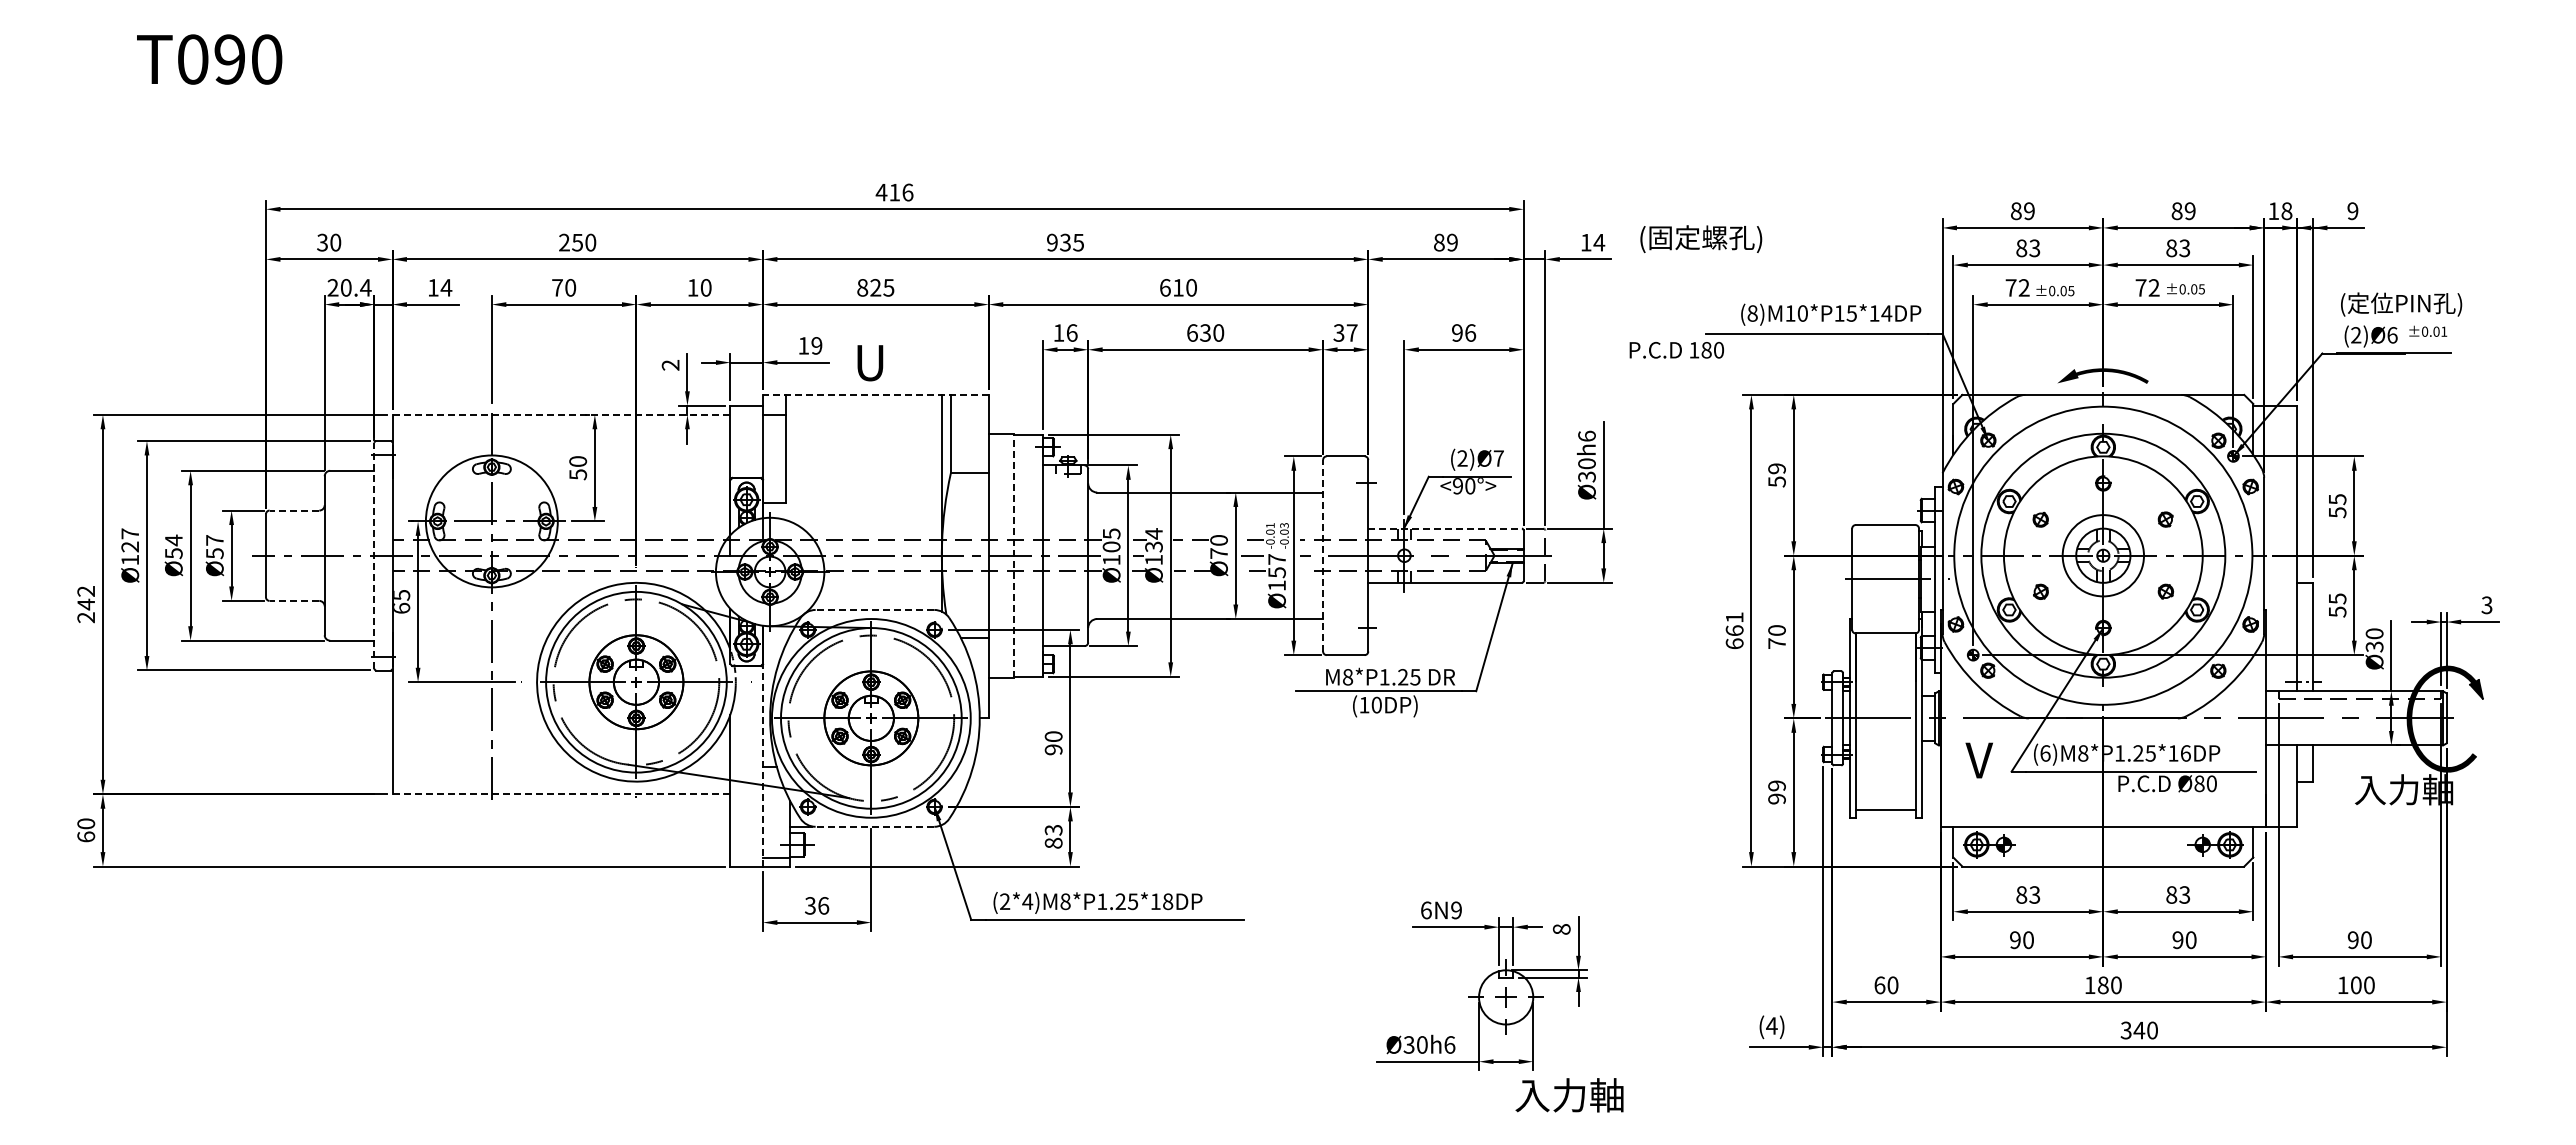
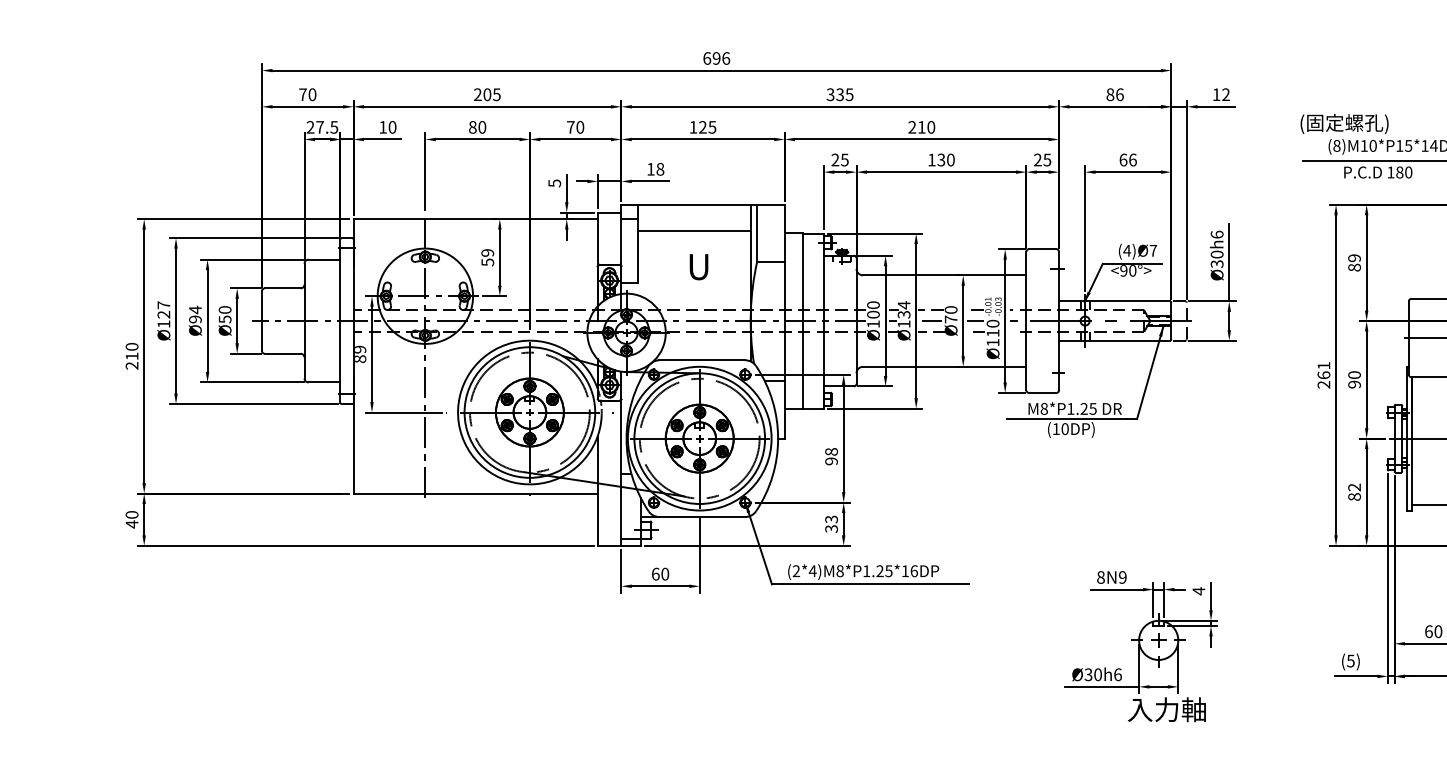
text: (887, 192) -> (711, 58), 416 -> 696
text: (1701, 239) -> (1344, 124), moved
text: (322, 242) -> (302, 94), 30 -> 70
text: (584, 242) -> (492, 94), 250 -> 205
text: (1051, 242) -> (829, 94), 935 -> 335
text: (1452, 242) -> (1119, 94), 89 -> 86
text: (1599, 242) -> (1226, 94), 14 -> 12
text: (355, 287) -> (326, 127), 20.4 -> 27.5
text: (446, 287) -> (392, 127), 14 -> 10
text: (557, 287) -> (472, 127), 70 -> 80
text: (692, 287) -> (570, 127), 10 -> 70
text: (862, 287) -> (693, 127), 825 -> 125
text: (1165, 287) -> (912, 127), 610 -> 210
text: (1065, 332) -> (840, 159), 16 -> 25
text: (1192, 332) -> (931, 159), 630 -> 130
text: (1345, 332) -> (1042, 159), 37 -> 25
text: (1457, 332) -> (1123, 159), 96 -> 66
text: (816, 345) -> (660, 169), 19 -> 18
text: (1676, 350) -> (1378, 172), moved
text: (870, 363) -> (699, 267), moved
text: (670, 365) -> (554, 183), 2 -> 5
line: (875, 394) -> (702, 204), dashed -> solid
line: (561, 414) -> (475, 218), dashed -> solid
line: (863, 431) -> (694, 231), added
text: (1462, 458) -> (1127, 250), (2)Ø7 -> (4)Ø7
text: (577, 461) -> (487, 252), 50 -> 59
text: (1776, 481) -> (1354, 267), 59 -> 89
line: (294, 510) -> (282, 288), dashed -> solid
line: (1445, 528) -> (1114, 301), dashed -> solid
text: (1111, 533) -> (873, 304), Ø105 -> Ø100
text: (214, 540) -> (224, 310), Ø57 -> Ø50
text: (173, 553) -> (195, 319), Ø54 -> Ø94
line: (374, 555) -> (340, 320), dashed -> solid
line: (1014, 555) -> (803, 320), dashed -> solid
line: (1192, 555) -> (931, 320), added
line: (1323, 555) -> (1026, 320), dashed -> solid
text: (1276, 566) -> (992, 328), Ø157 -> Ø110
text: (86, 598) -> (132, 351), 242 -> 210
line: (294, 600) -> (282, 353), dashed -> solid
text: (402, 601) -> (360, 354), 65 -> 89
line: (874, 609) -> (702, 359), dashed -> solid
text: (1734, 643) -> (1323, 384), 661 -> 261
text: (1776, 643) -> (1354, 384), 70 -> 90
text: (1053, 736) -> (831, 451), 90 -> 98
line: (762, 755) -> (621, 465), dashed -> solid
text: (1776, 792) -> (1354, 492), 99 -> 82
line: (561, 794) -> (475, 493), dashed -> solid
line: (871, 826) -> (699, 516), dashed -> solid
text: (86, 836) -> (132, 524), 60 -> 40
text: (1053, 842) -> (831, 528), 83 -> 33
text: (1168, 901) -> (914, 571), (2*4)M8*P1.25*18DP -> (2*4)M8*P1.25*16DP
text: (816, 905) -> (660, 573), 36 -> 60
text: (1426, 910) -> (1101, 577), 6N9 -> 8N9
text: (1561, 929) -> (1198, 591), 8 -> 4
text: (1771, 1025) -> (1350, 660), (4) -> (5)
text: (1569, 1095) -> (1166, 709), moved

